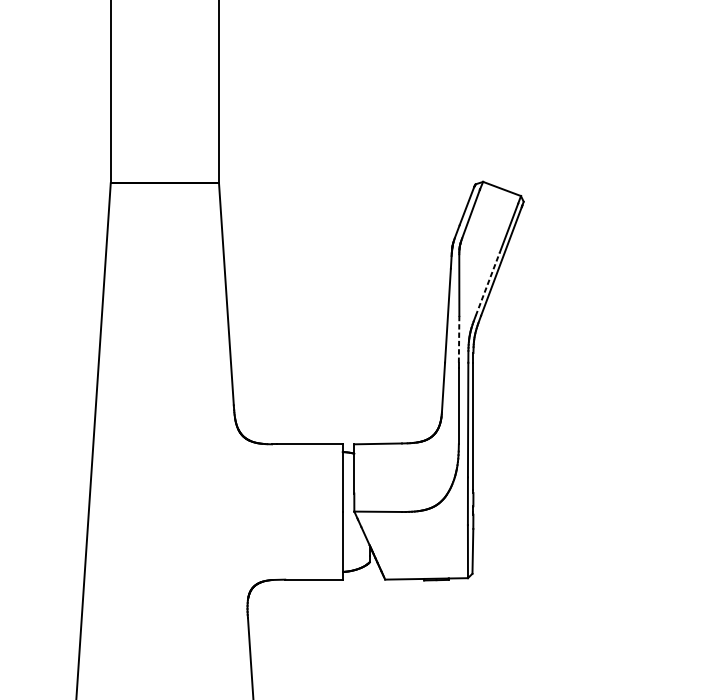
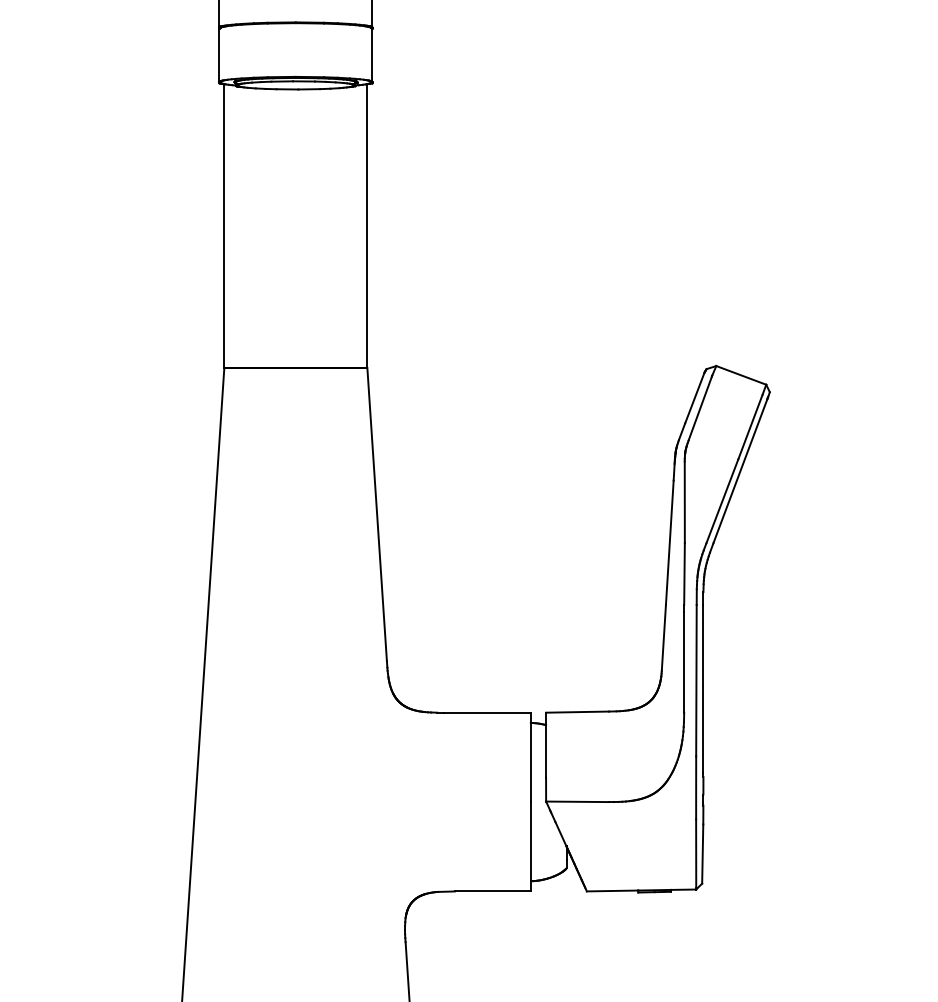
line: (487, 284) -> (722, 501), dashed -> solid
line: (459, 338) -> (684, 573), dashed -> solid

